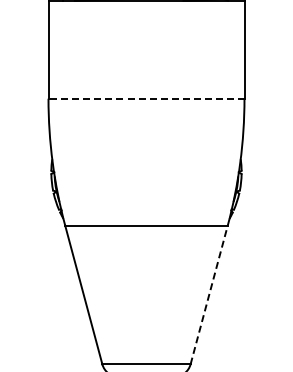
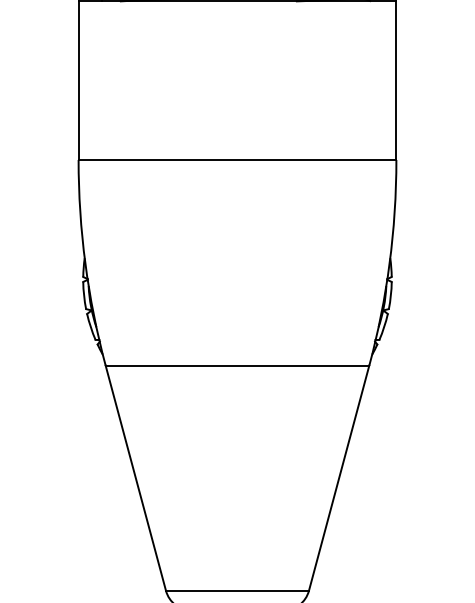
line: (146, 98) -> (237, 159), dashed -> solid
line: (209, 295) -> (339, 479), dashed -> solid

